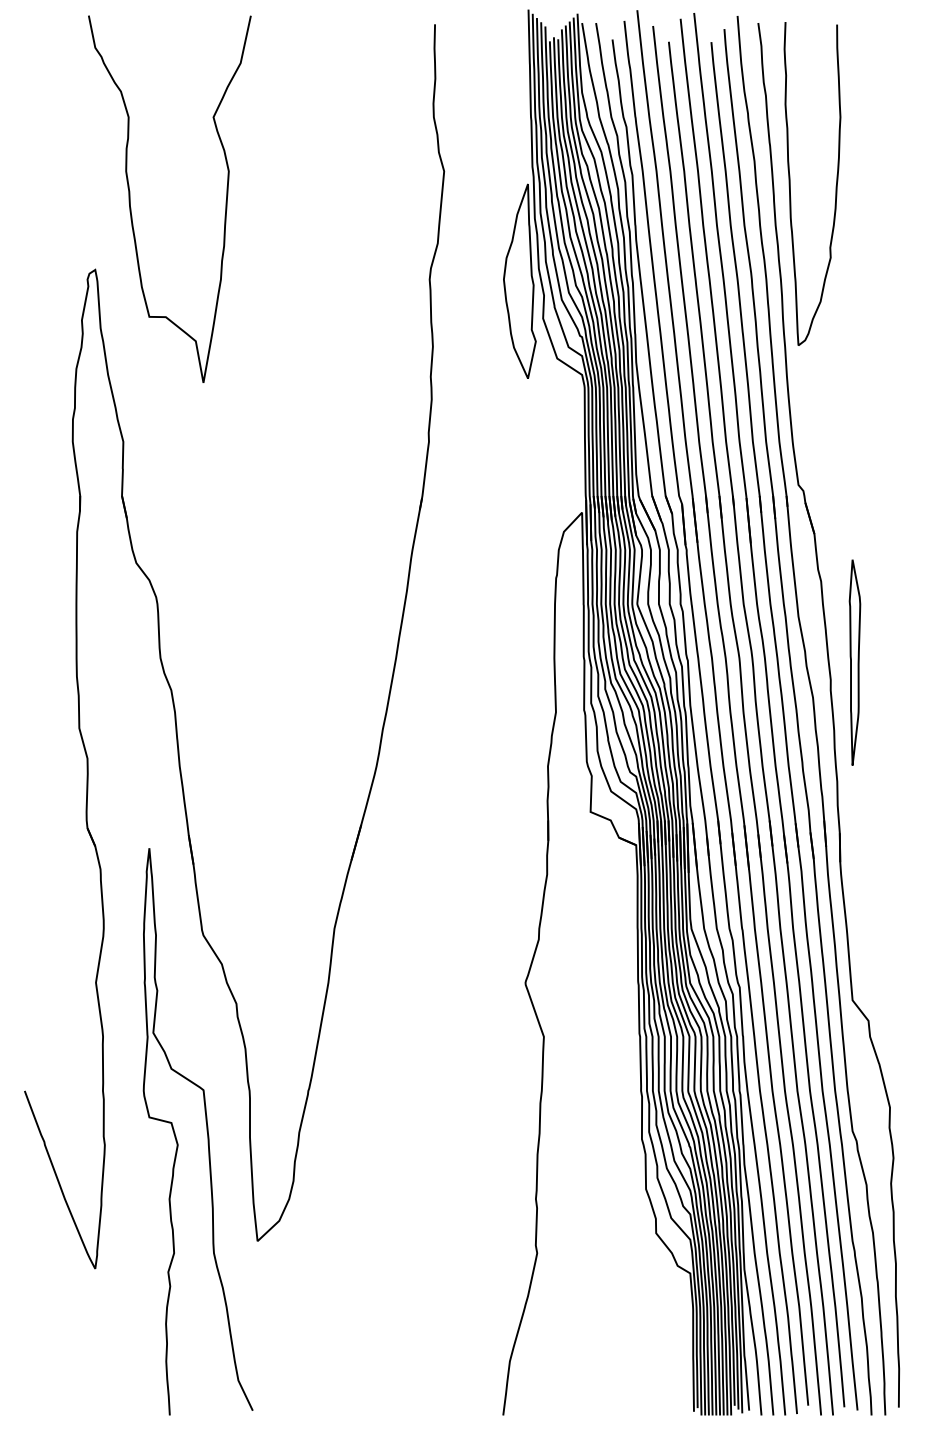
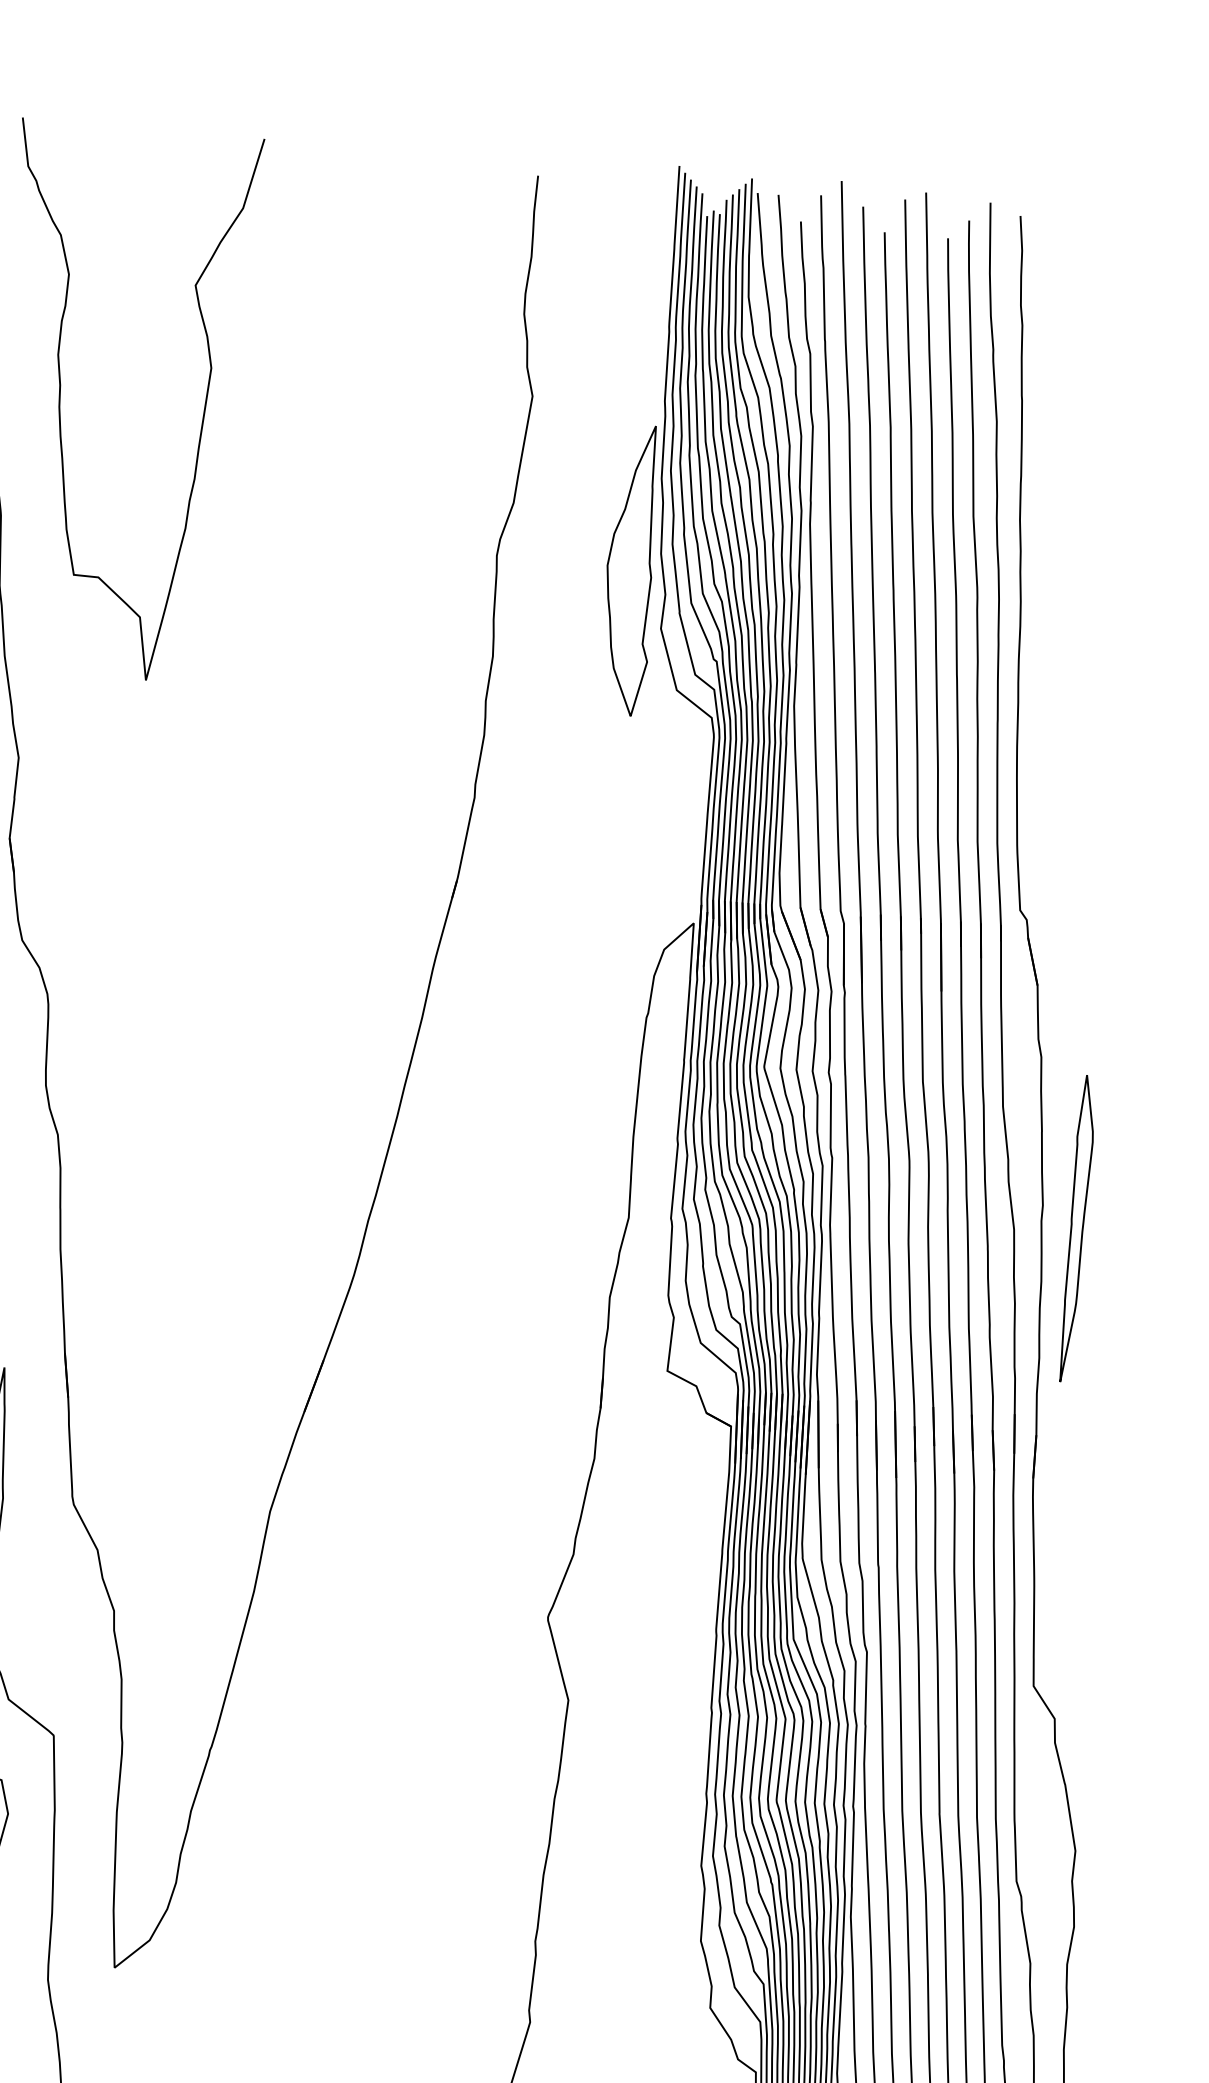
curve: (790, 183) -> (1047, 459), removed
part: (854, 662) -> (1076, 1228), moved

